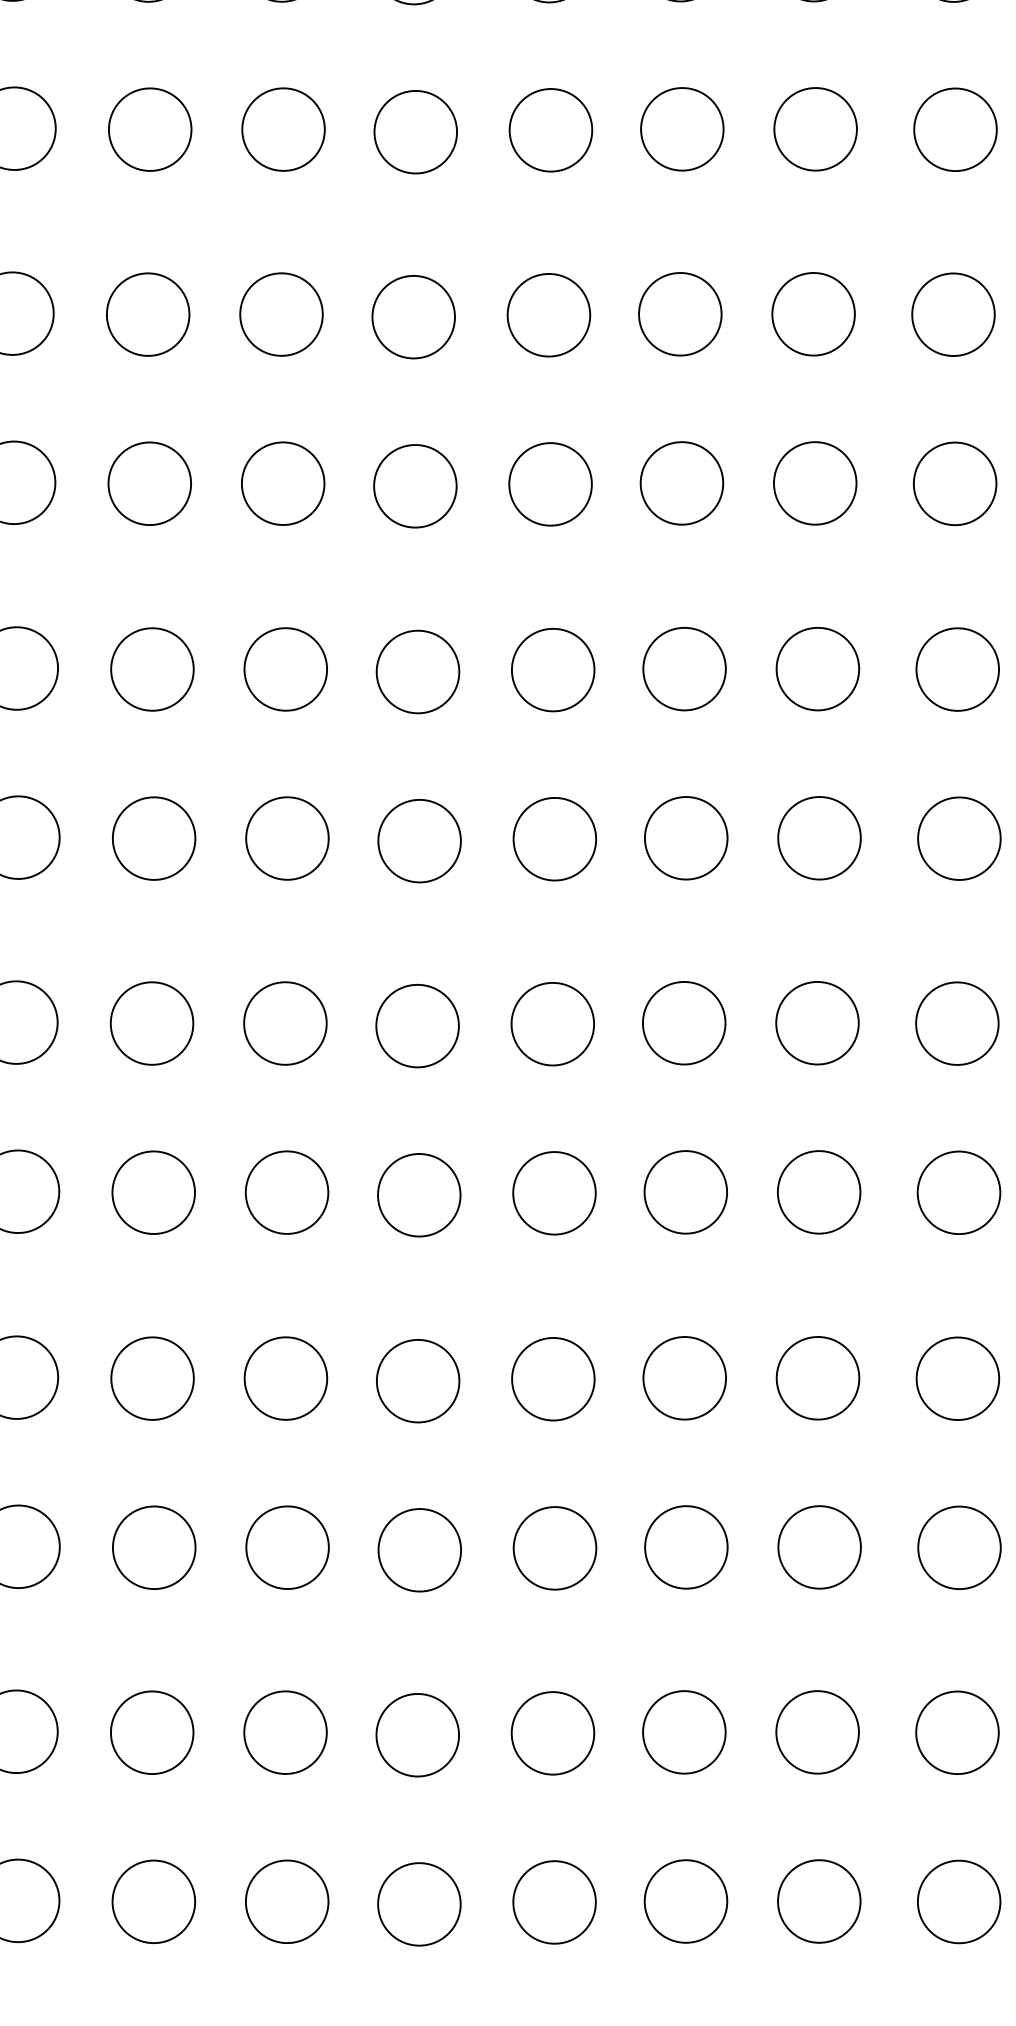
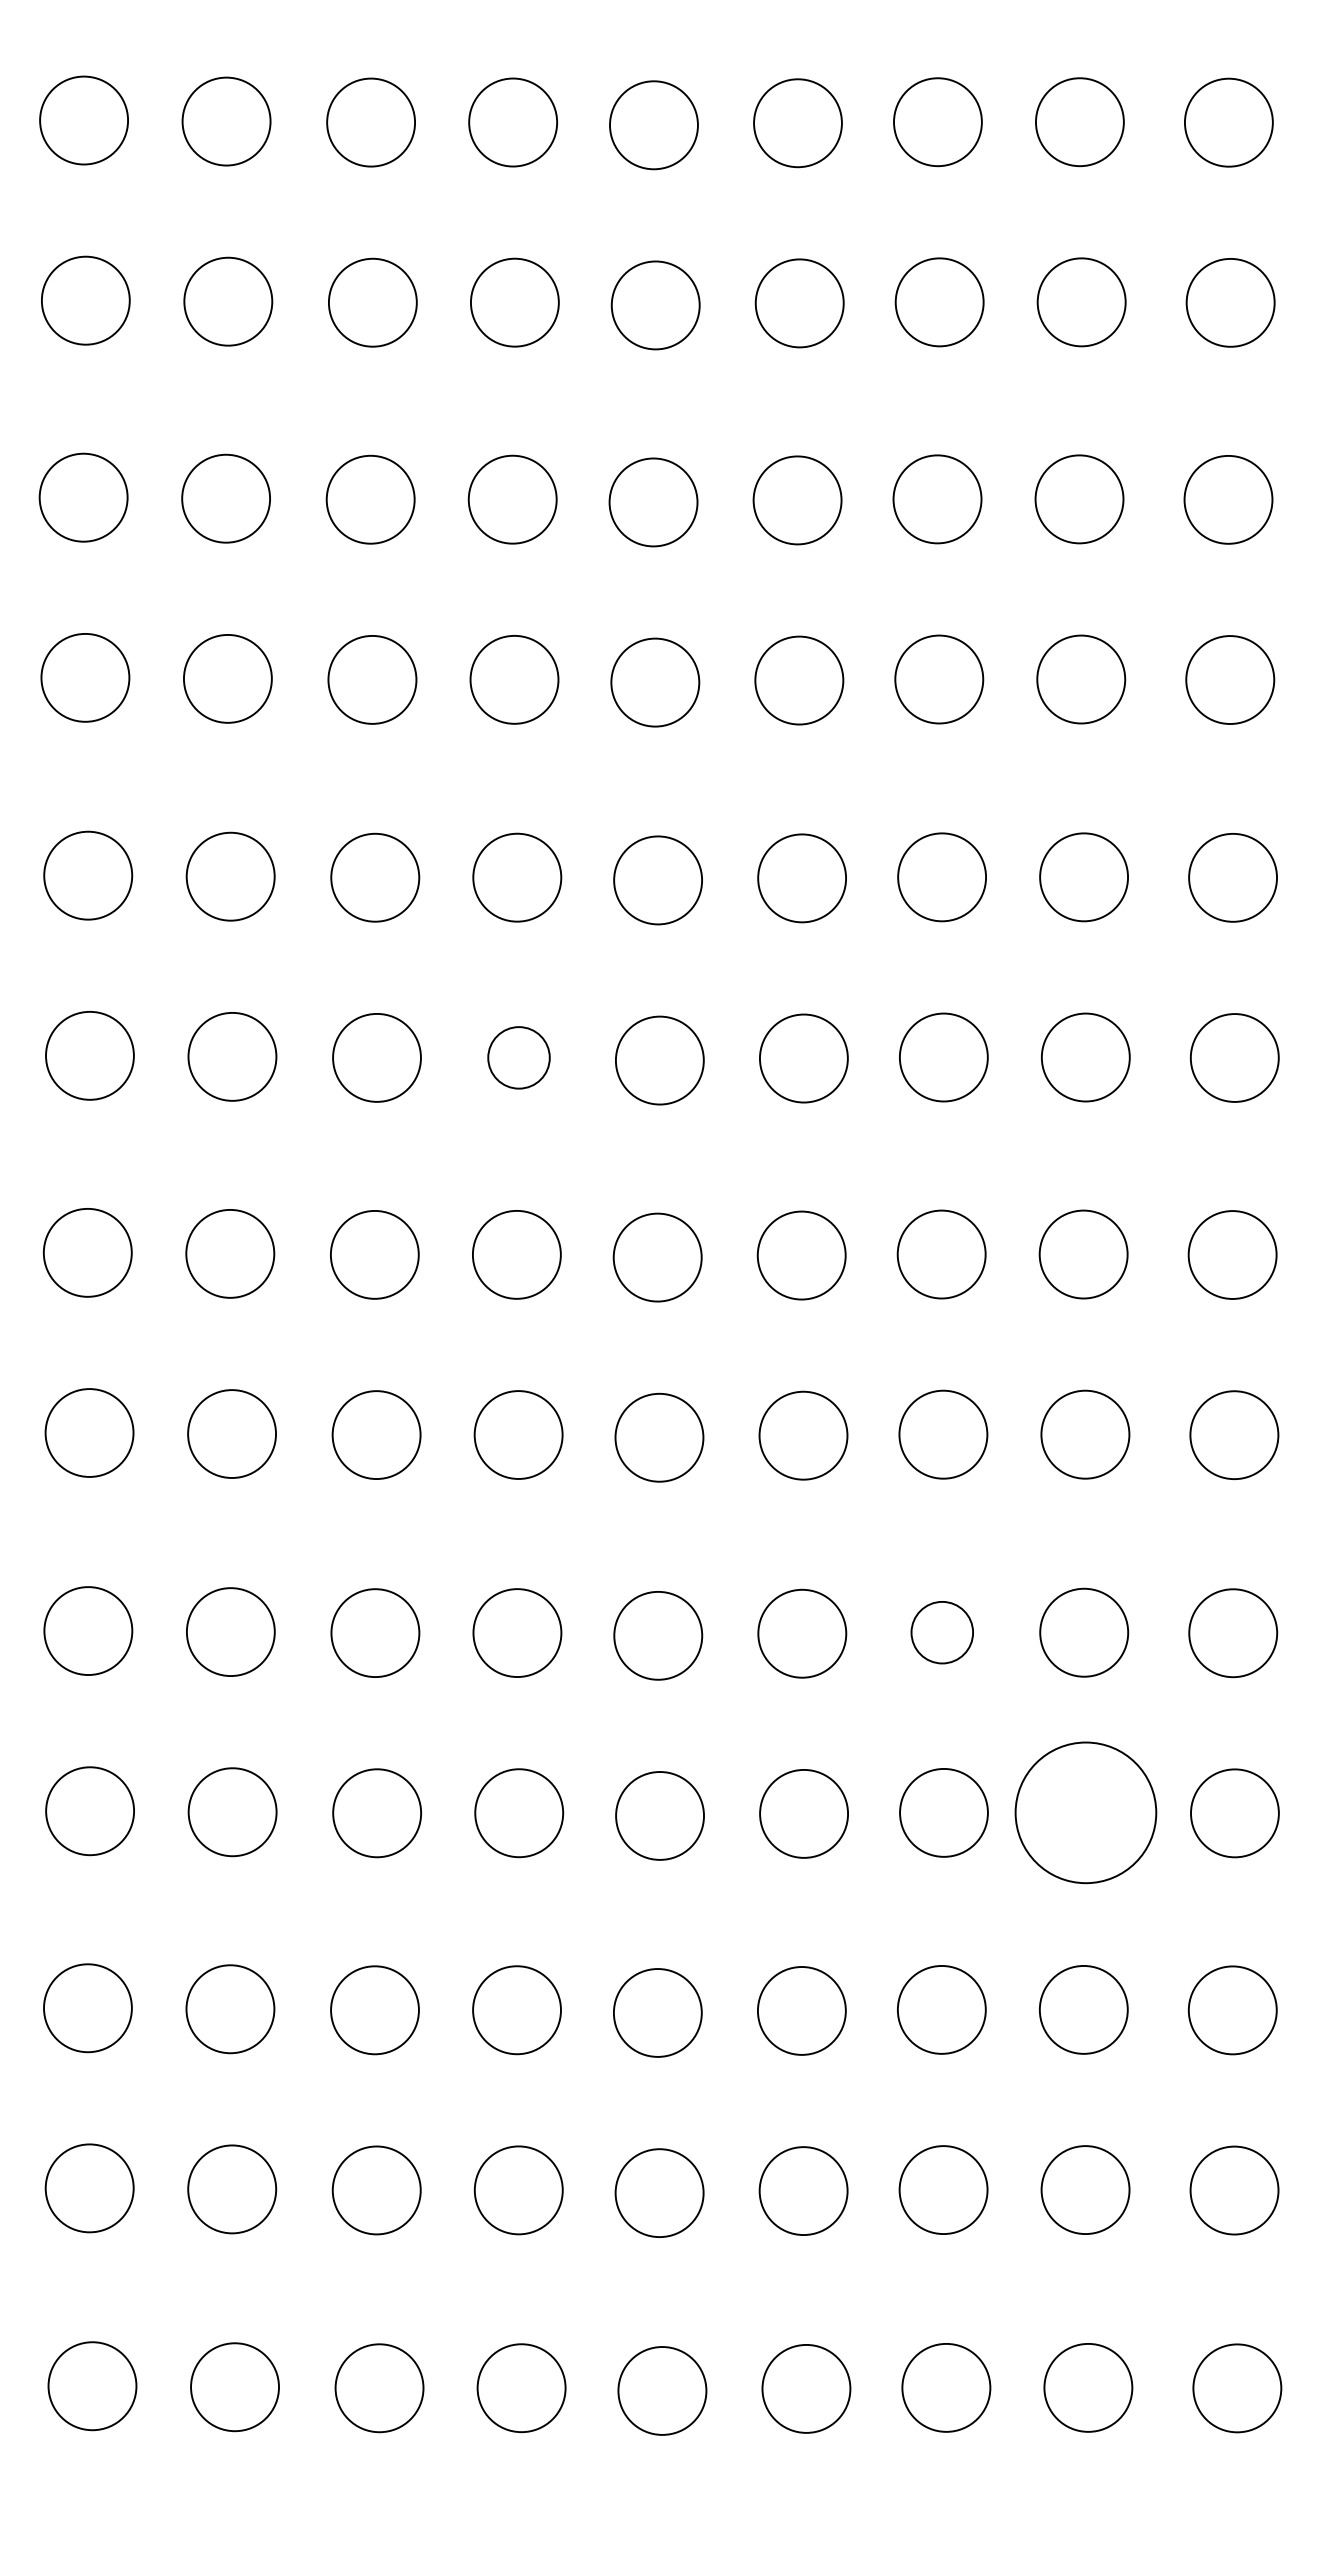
part: (286, 838) -> (518, 1057), size x0.7
part: (684, 1378) -> (942, 1632), size x0.7
part: (819, 1547) -> (1085, 1812), size x1.6

